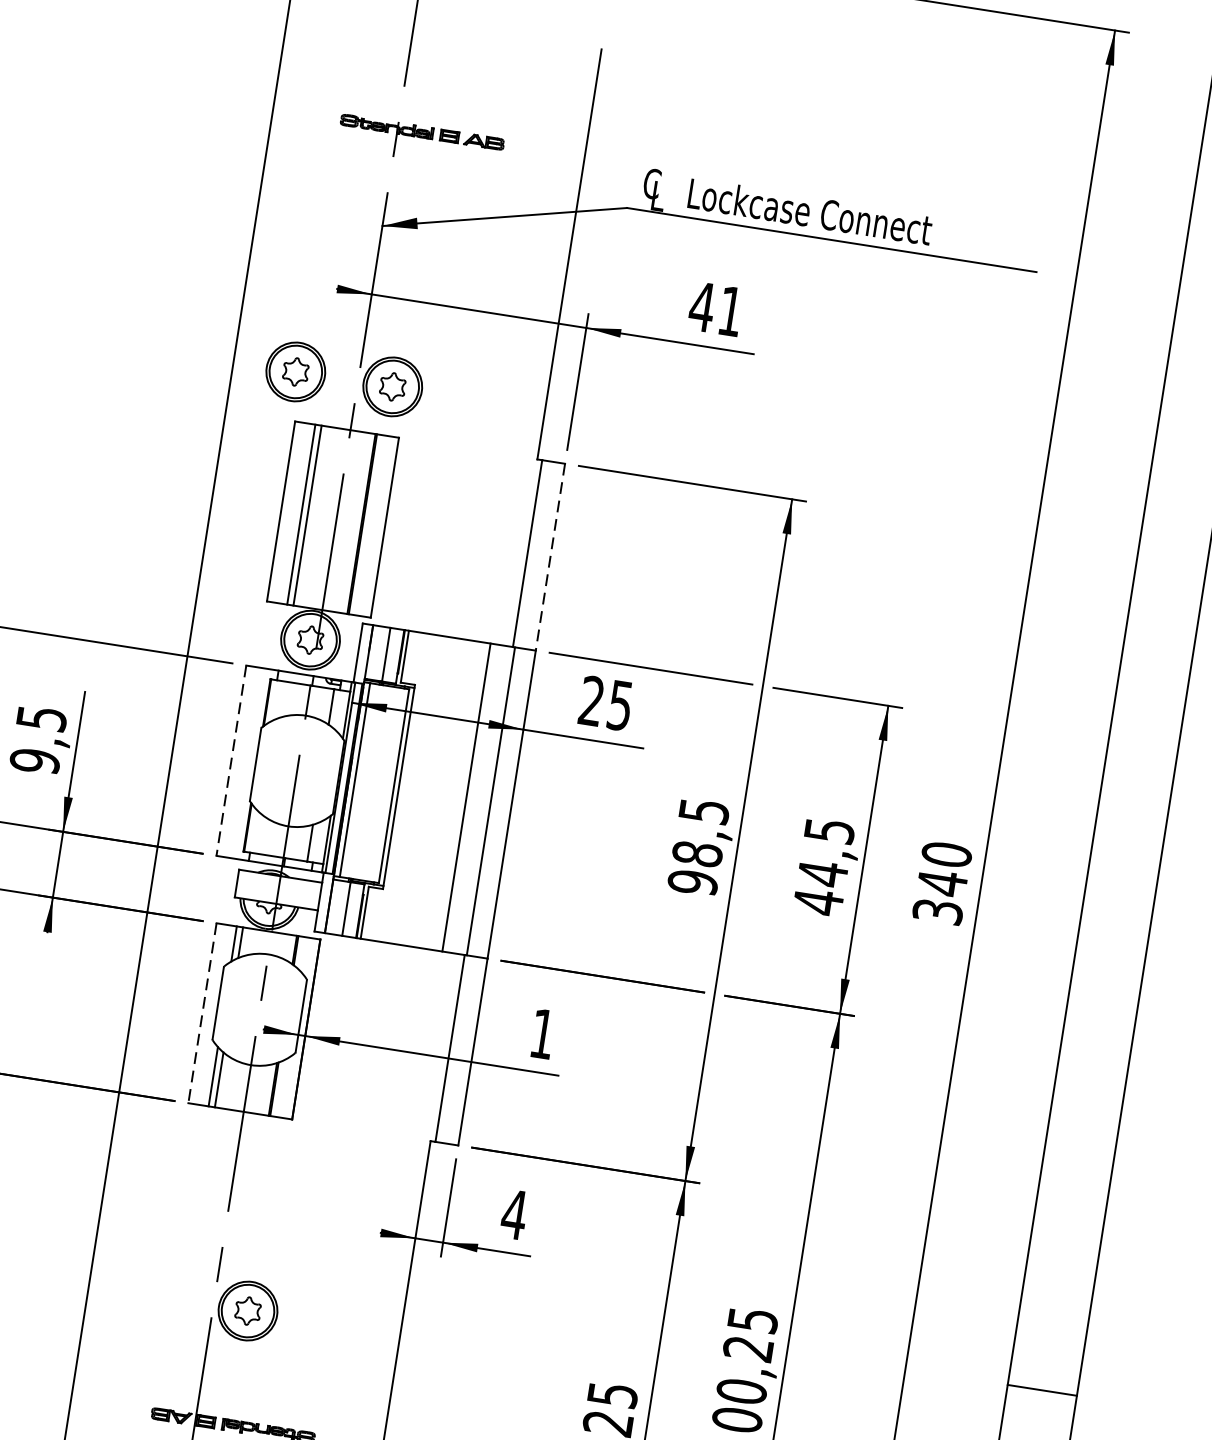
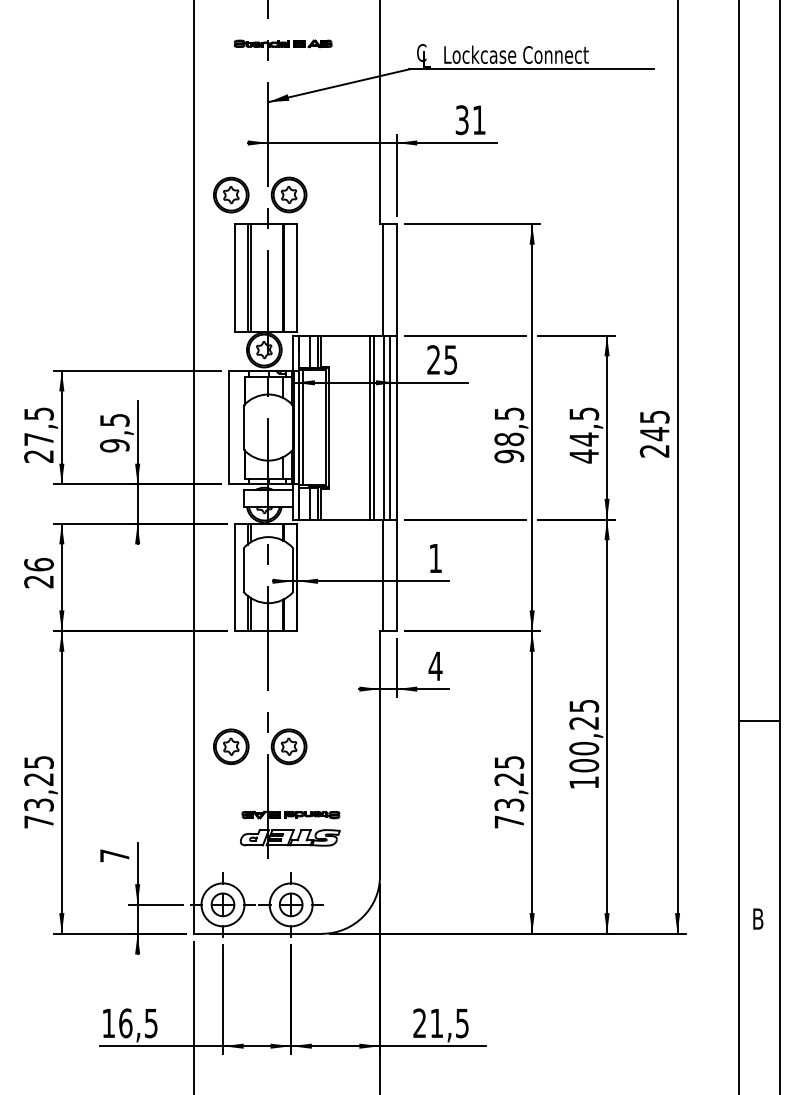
text: (702, 307) -> (462, 120), 41 -> 31
line: (550, 556) -> (396, 279), dashed -> solid
line: (231, 760) -> (229, 427), dashed -> solid
line: (473, 798) -> (373, 427), added
line: (501, 802) -> (390, 427), added
text: (942, 882) -> (654, 433), 340 -> 245
line: (202, 1013) -> (235, 577), dashed -> solid
part: (151, 1295) -> (231, 746), added

